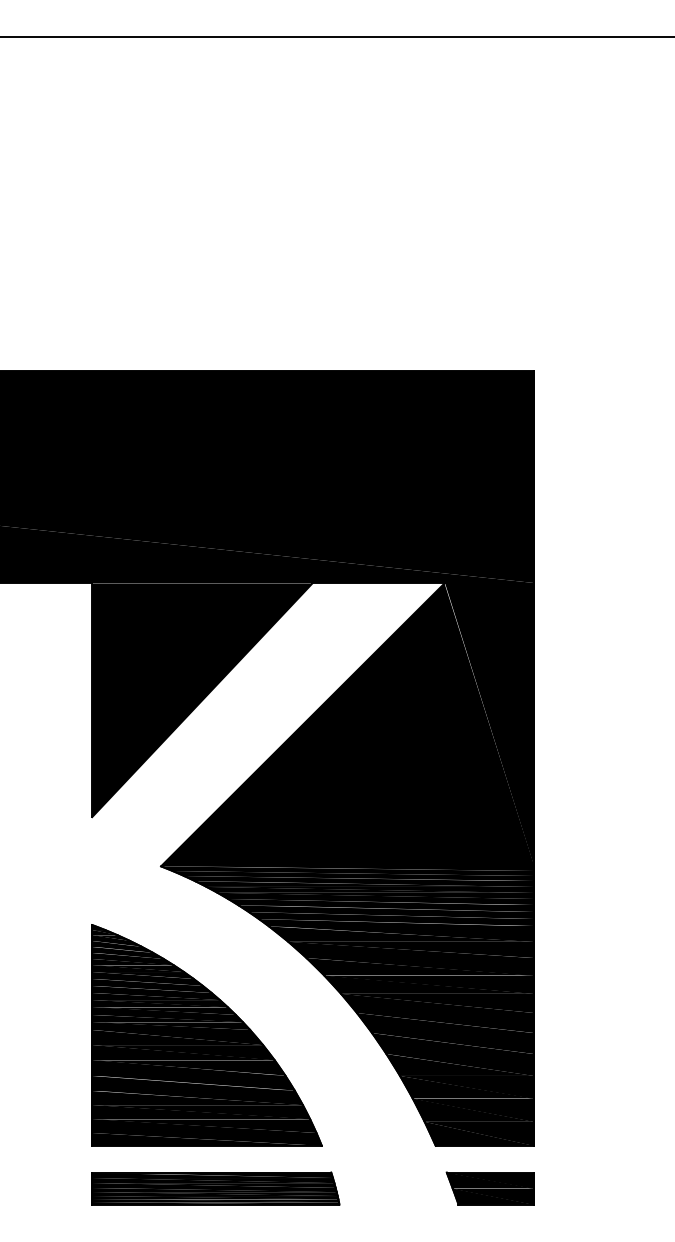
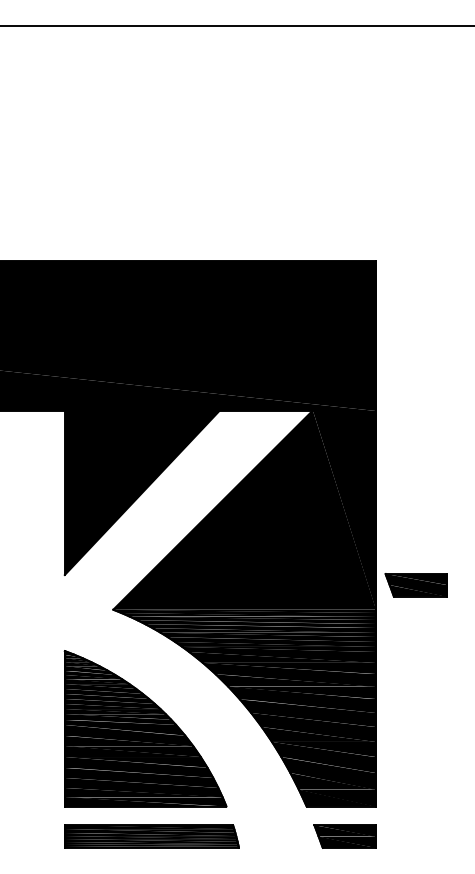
part: (590, 831) -> (415, 585), added

